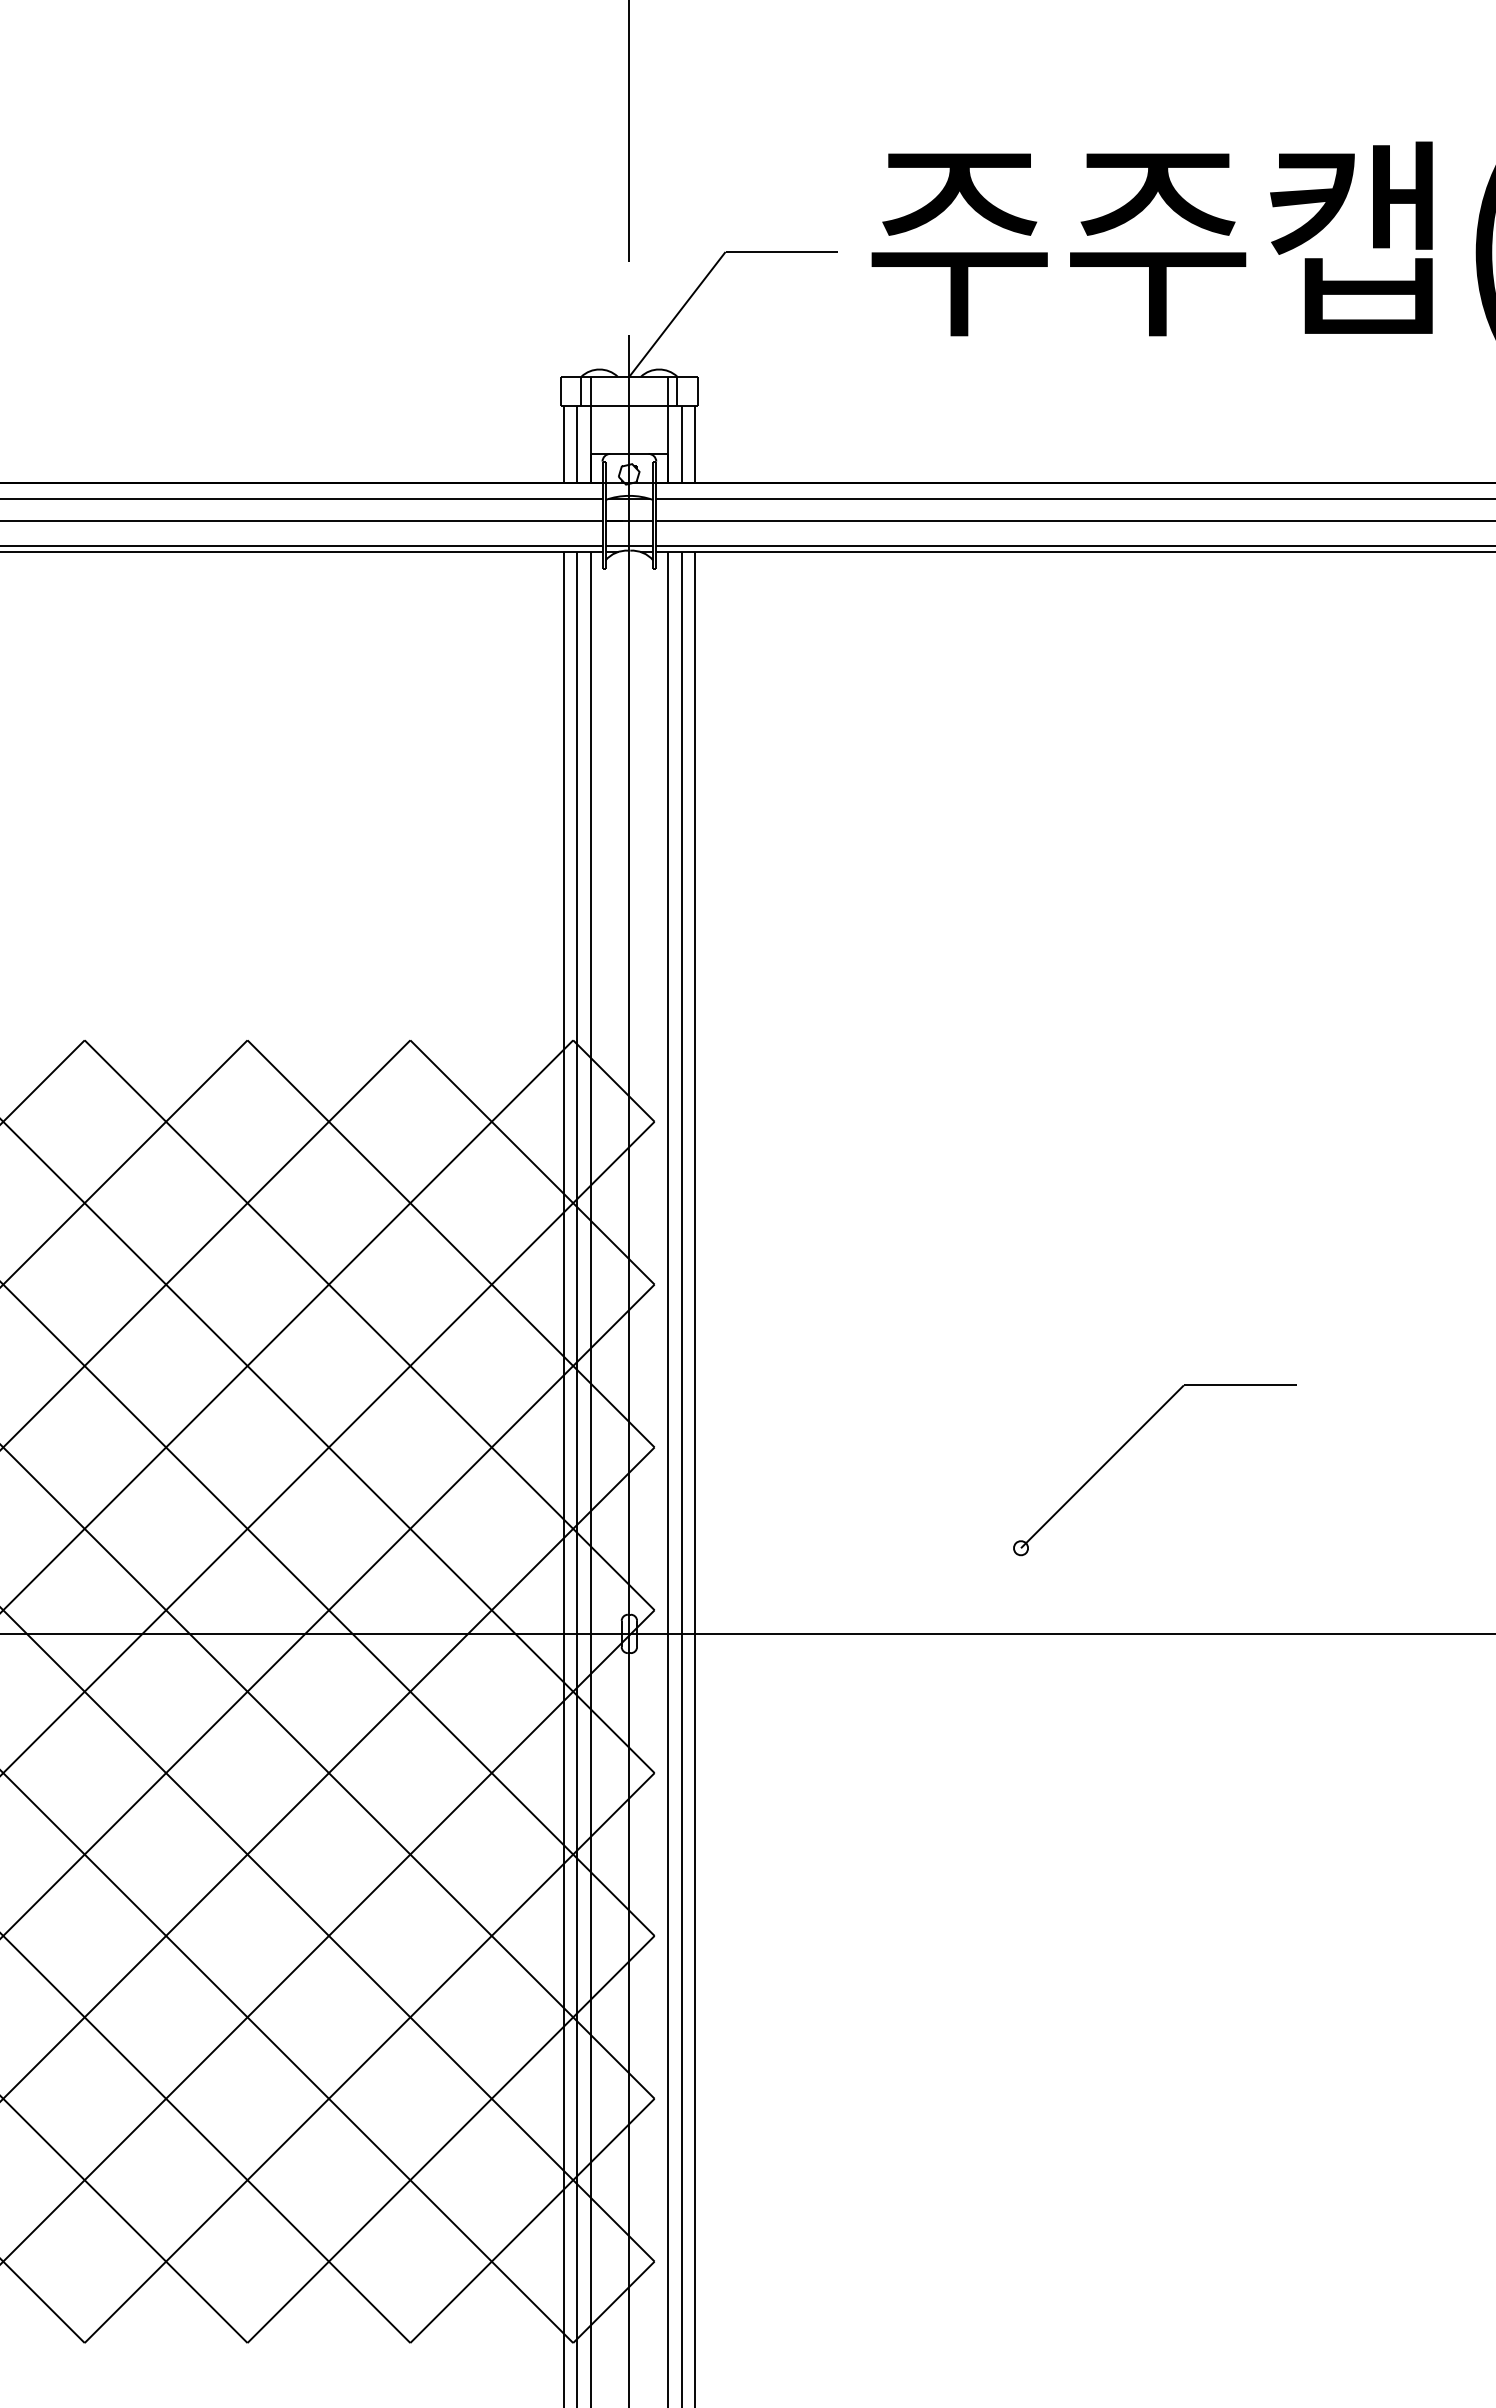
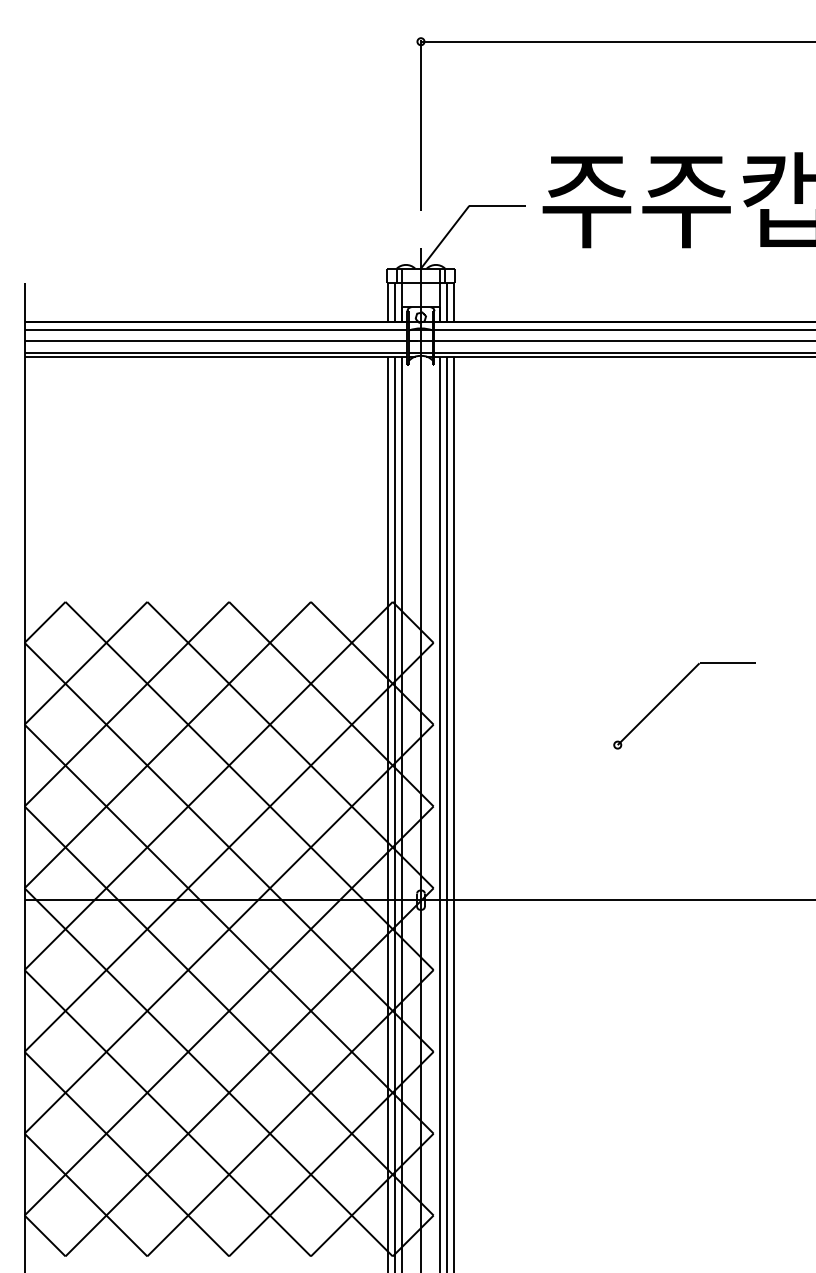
part: (1128, 1443) -> (671, 692), moved

